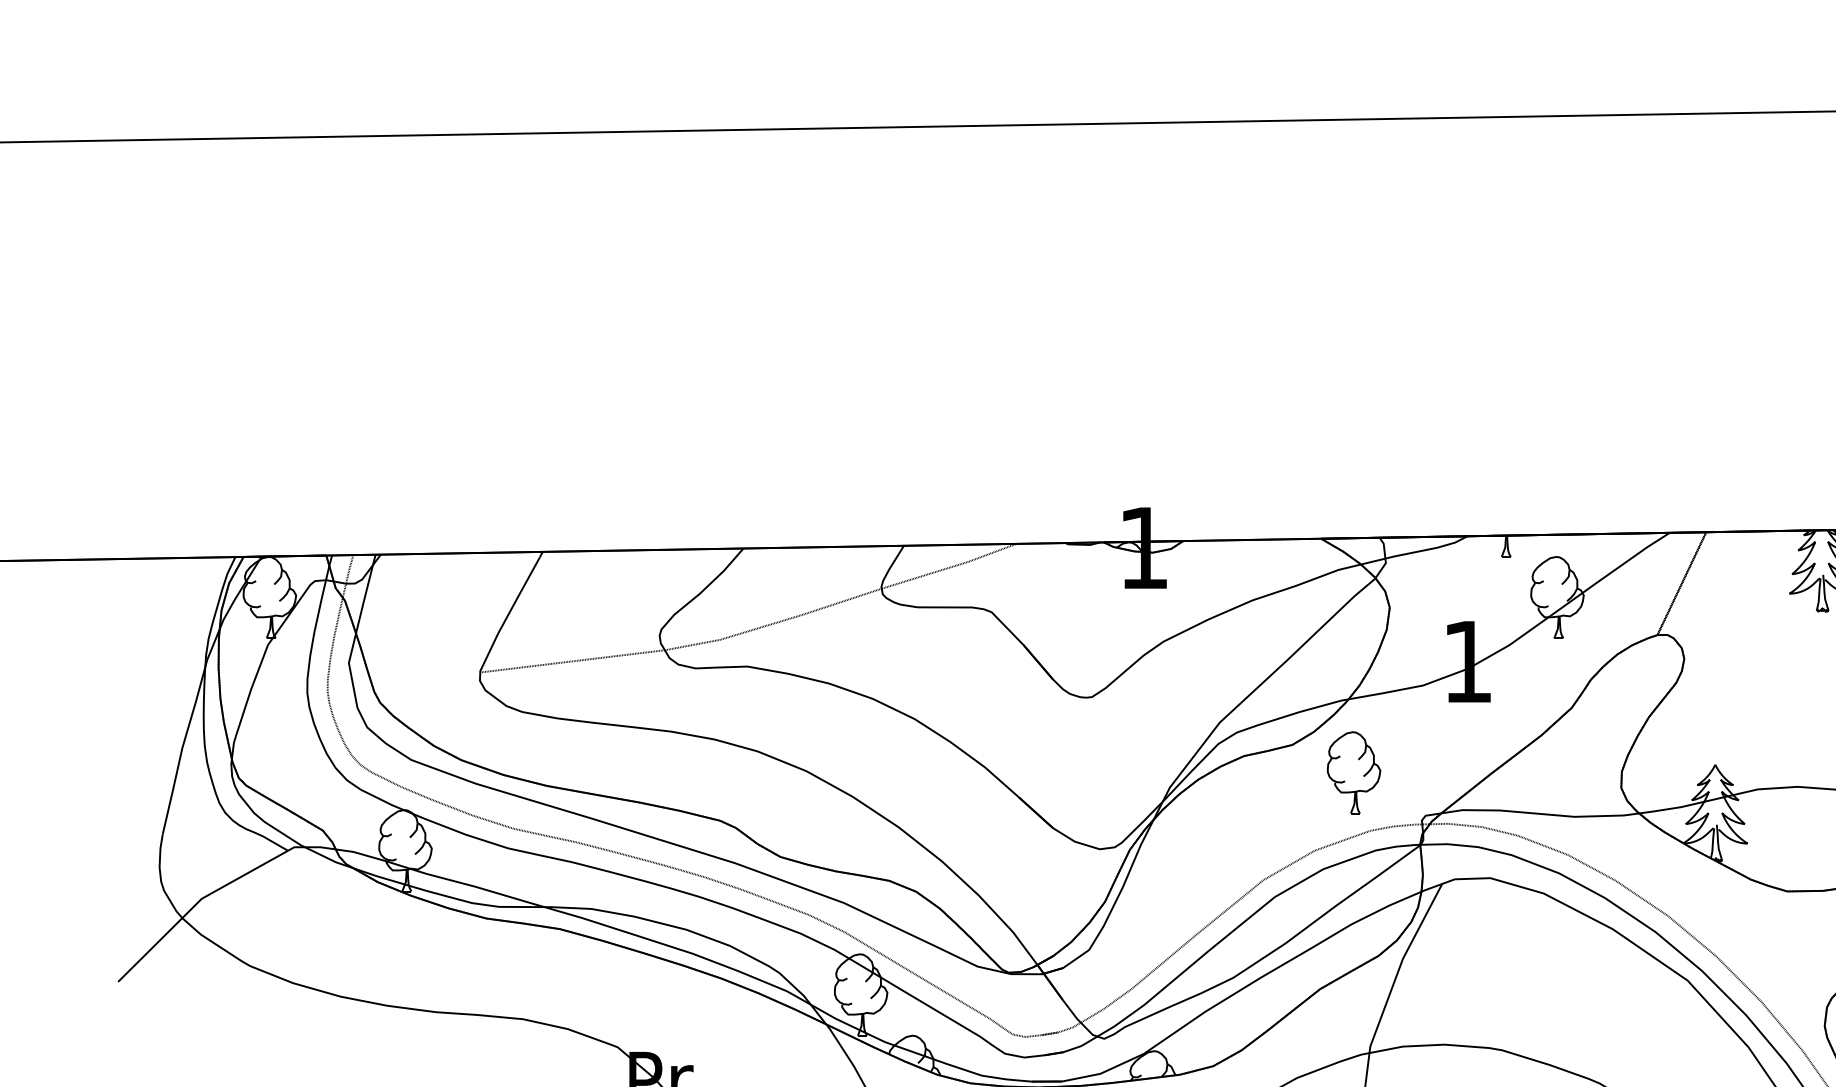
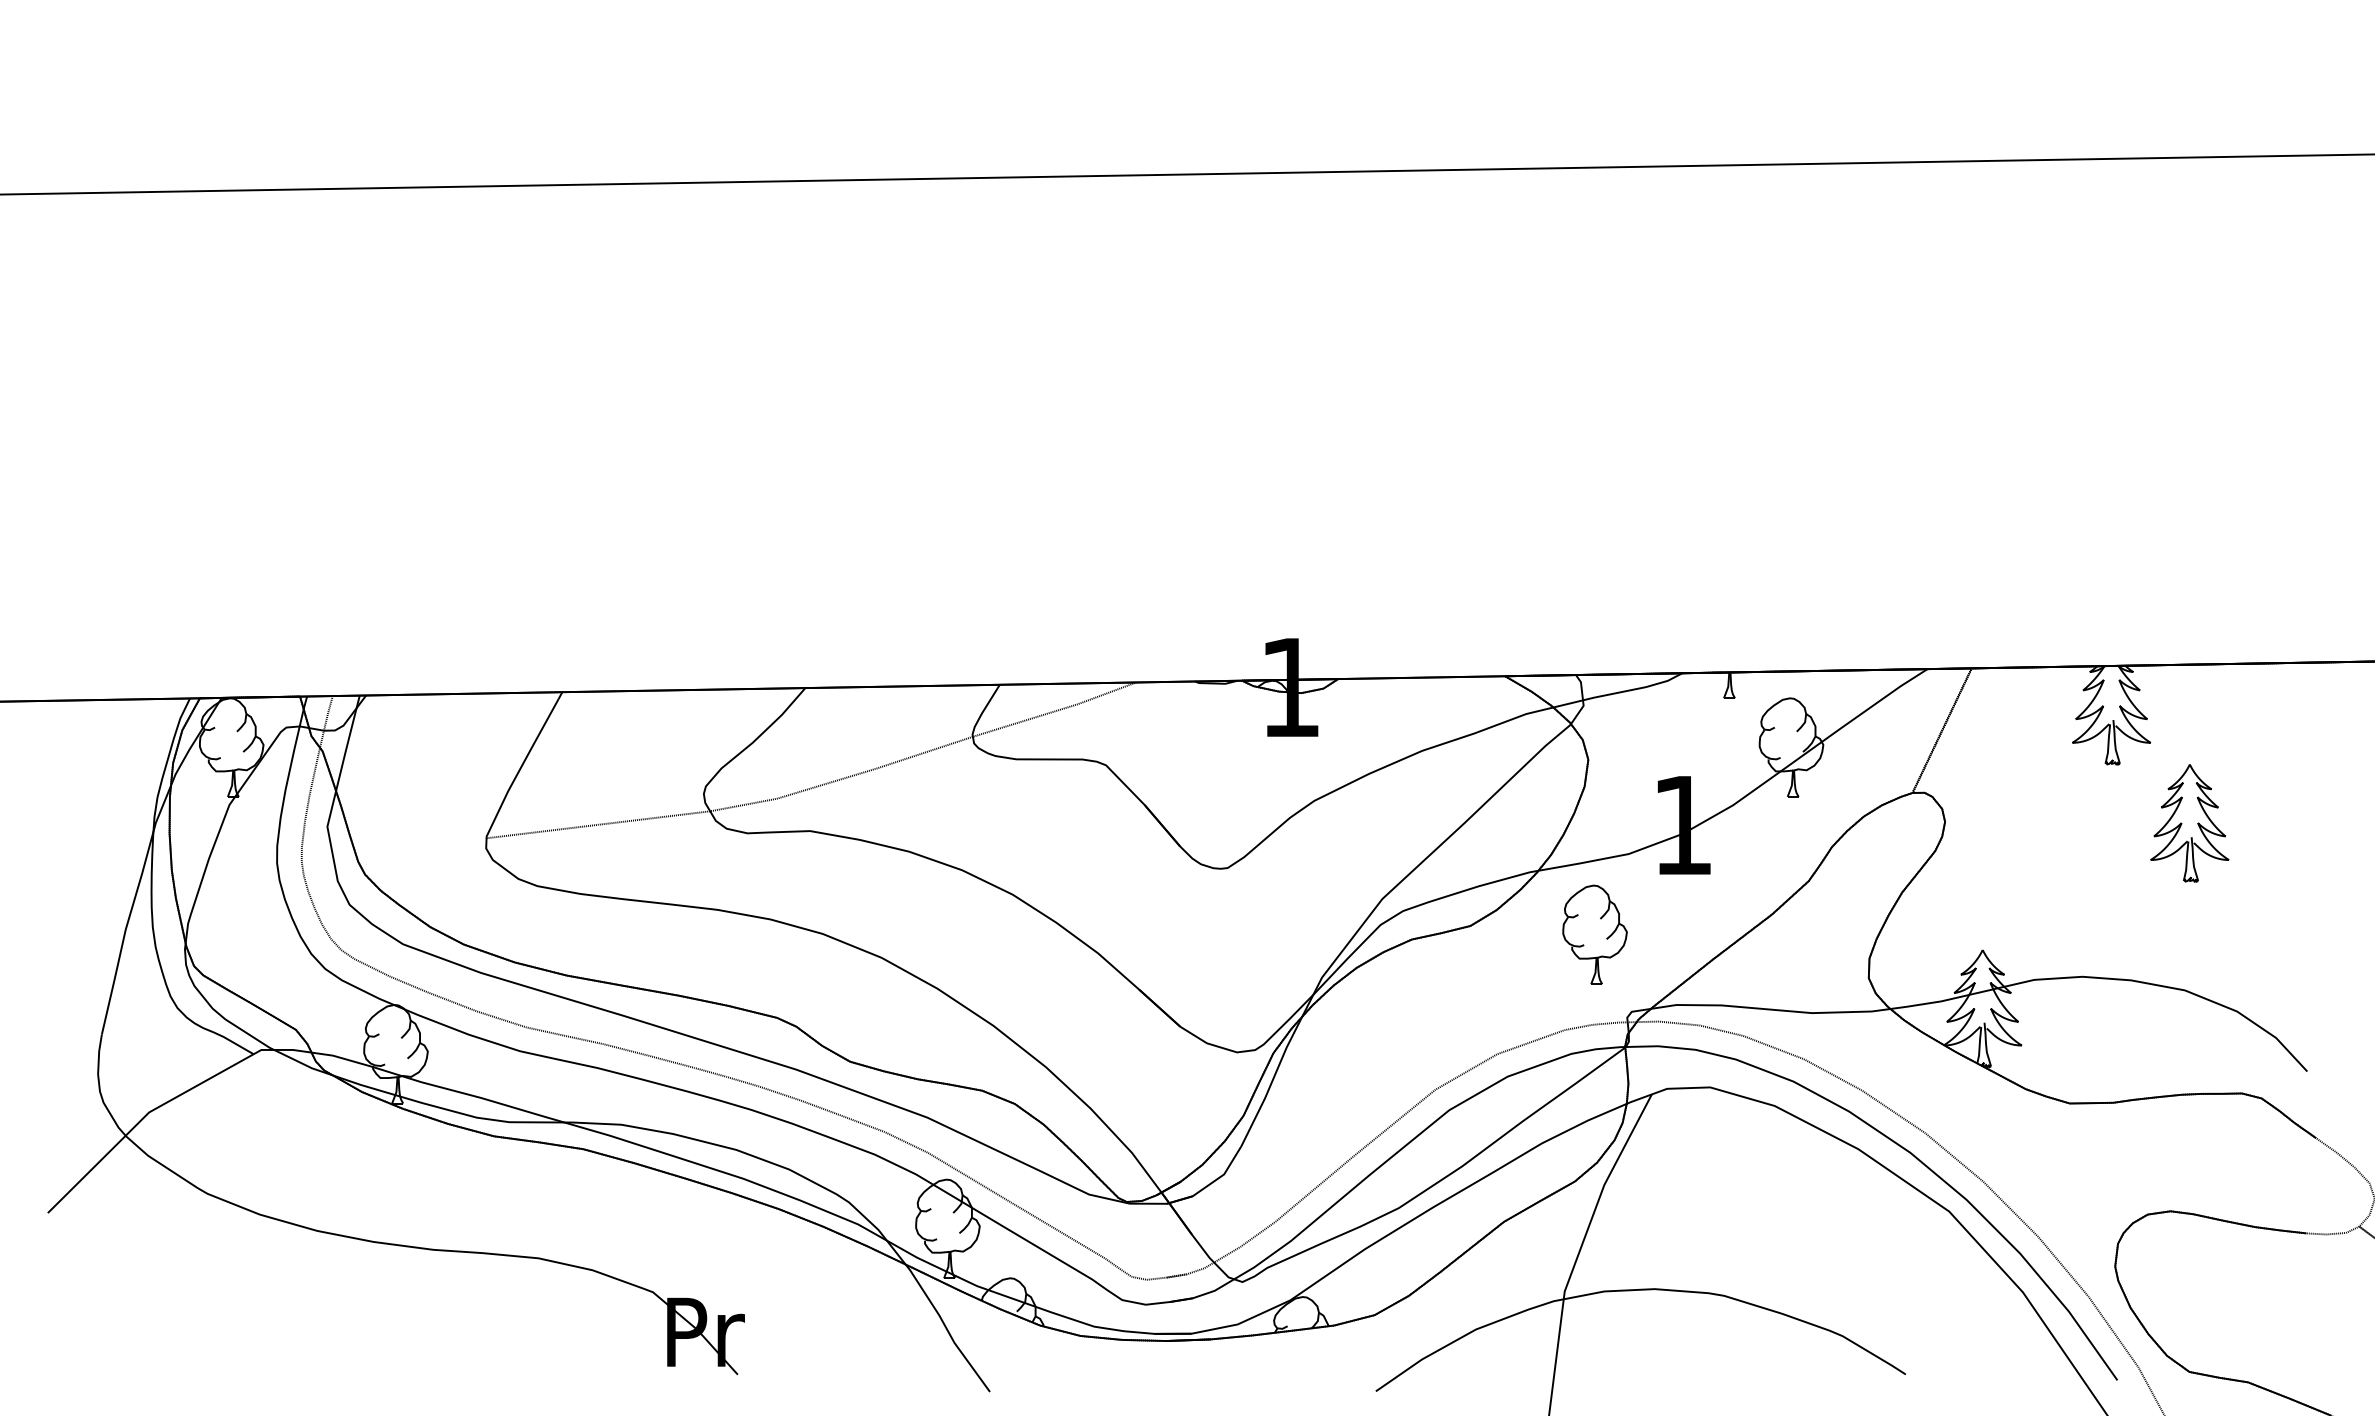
part: (1353, 772) -> (1594, 934), moved

